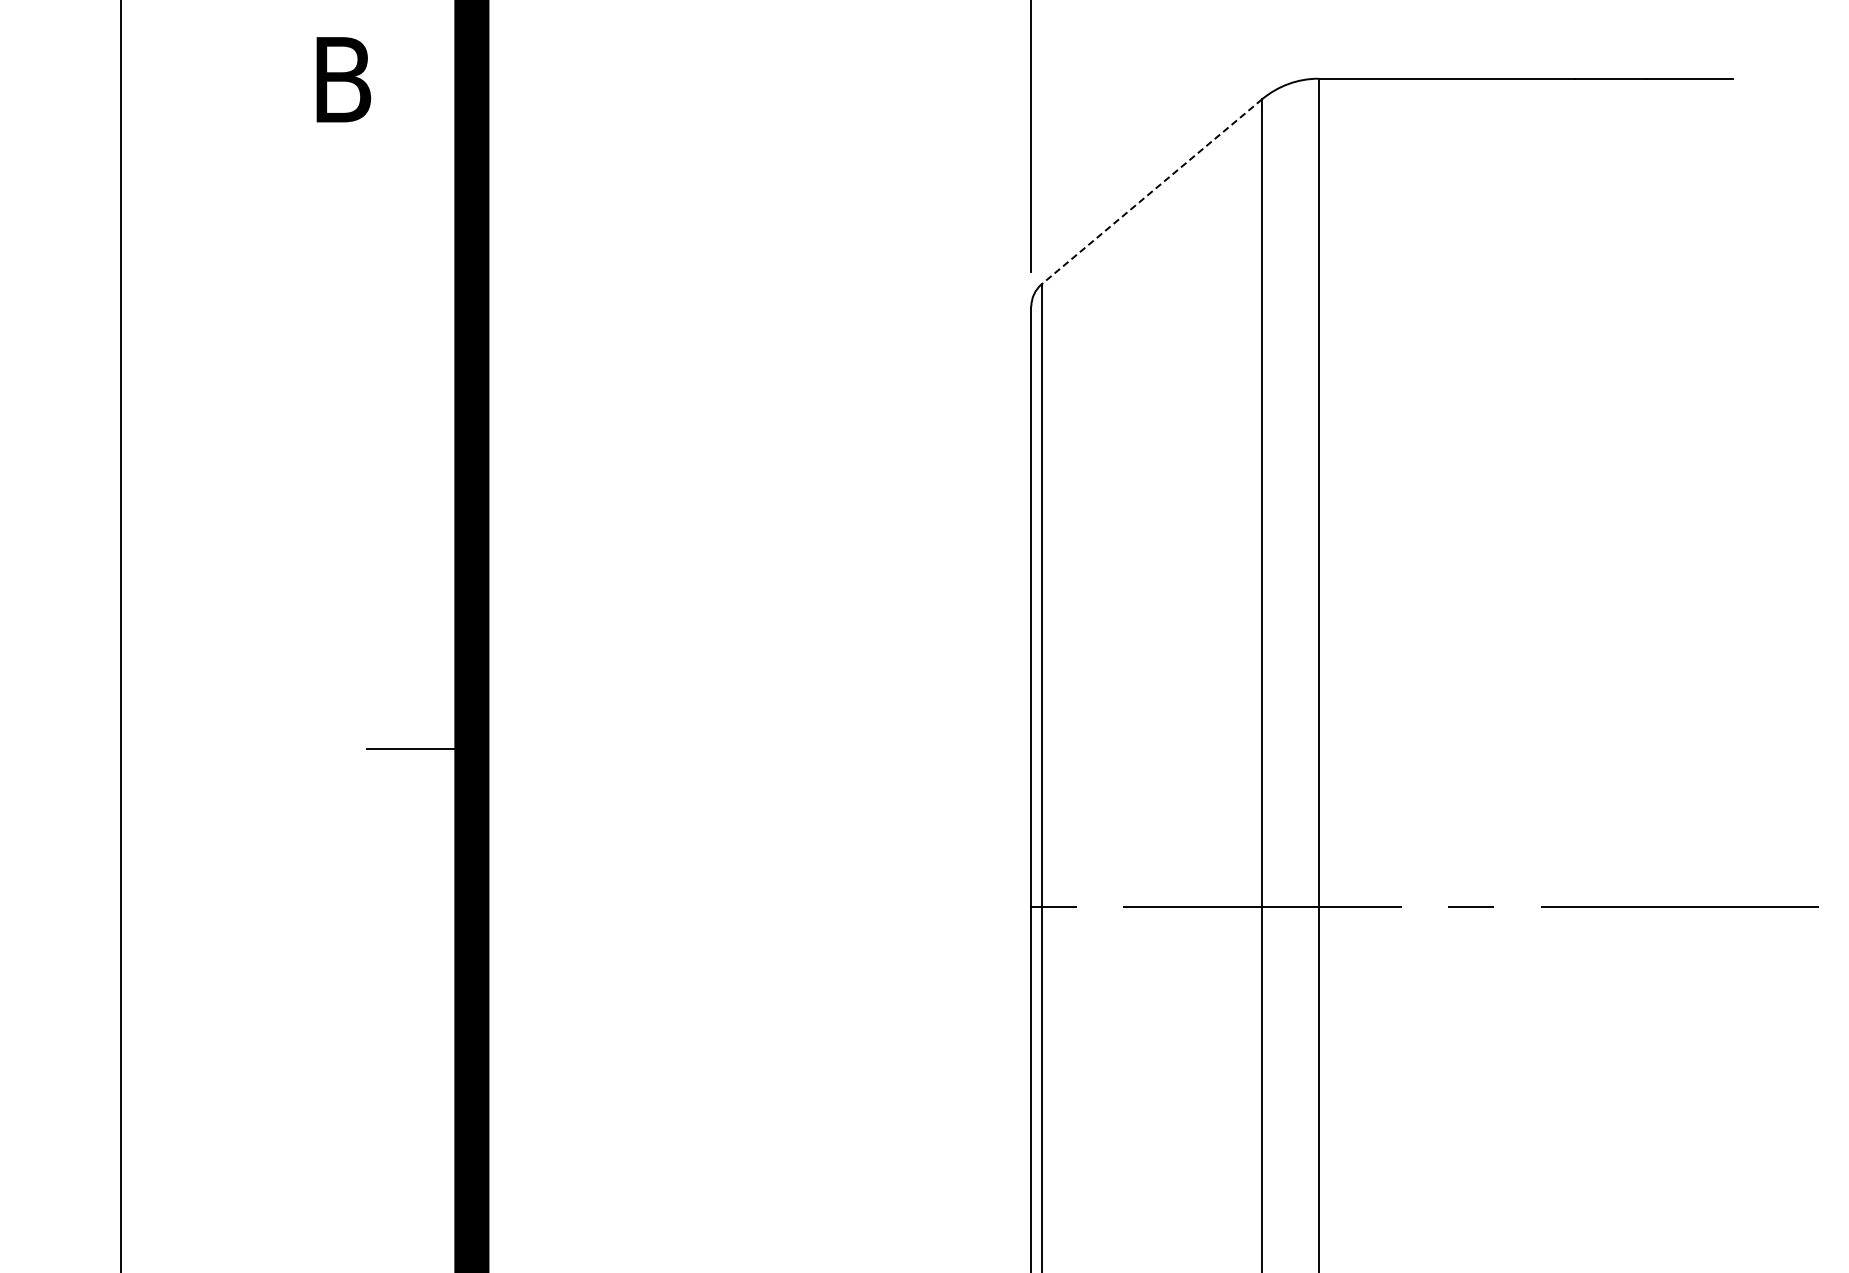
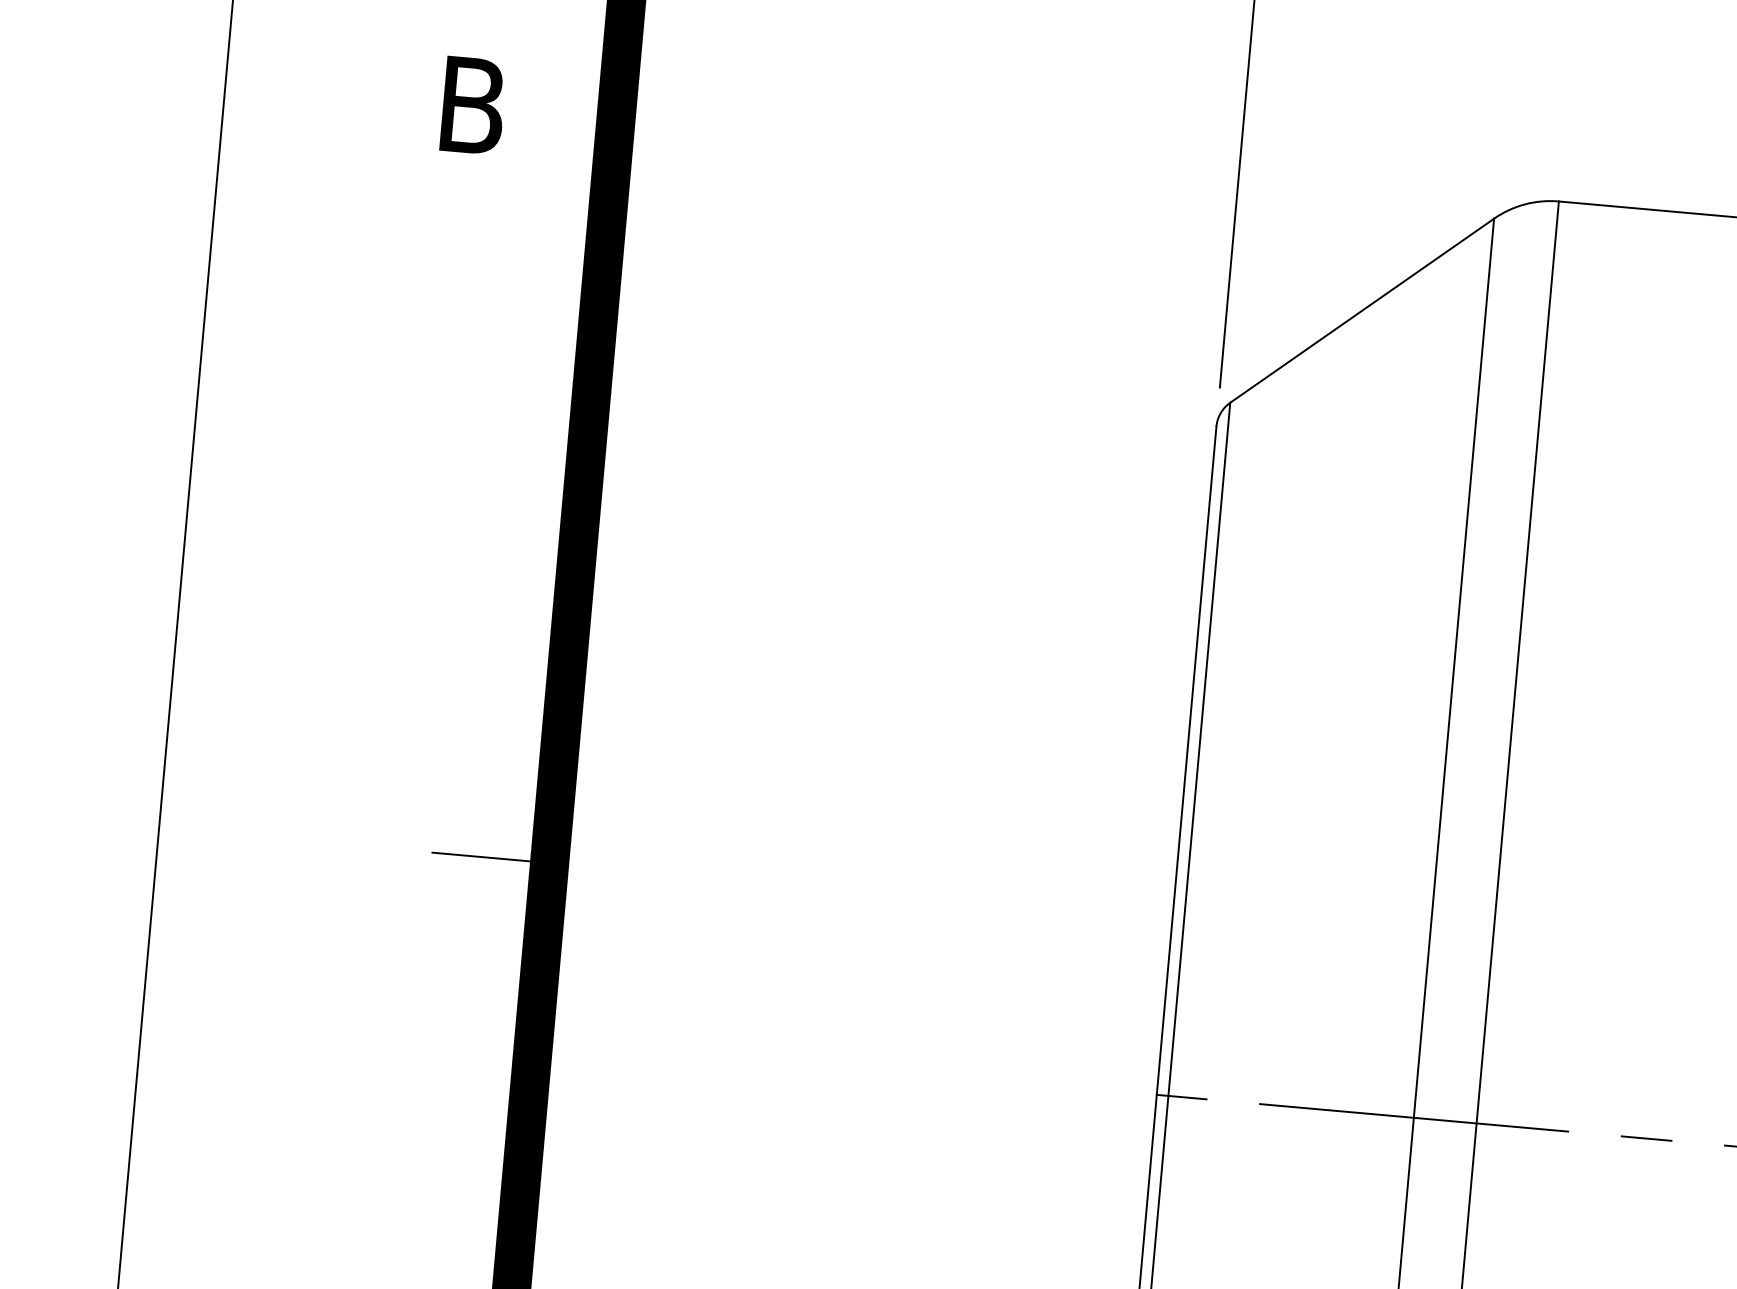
line: (1152, 191) -> (1362, 310), dashed -> solid

